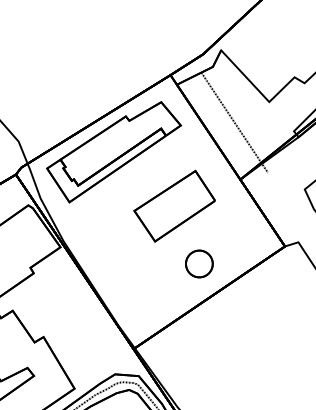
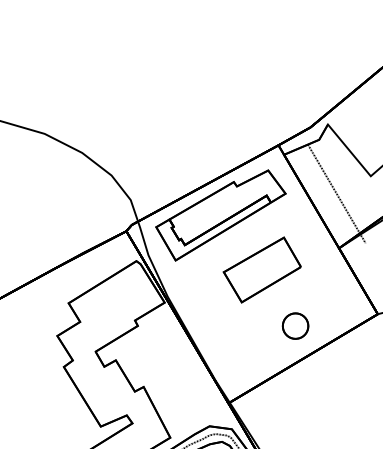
part: (173, 205) -> (261, 269), moved

